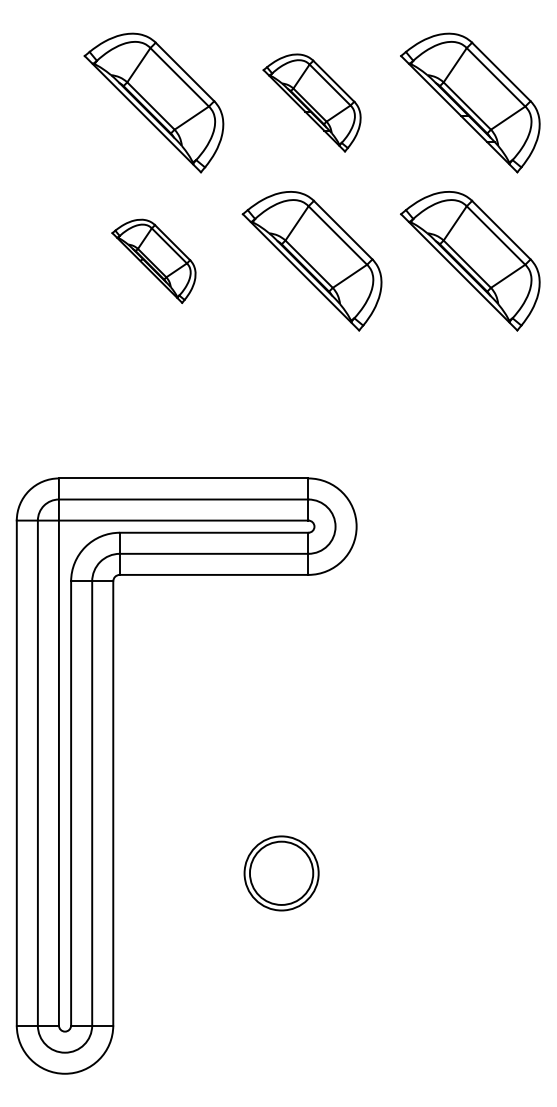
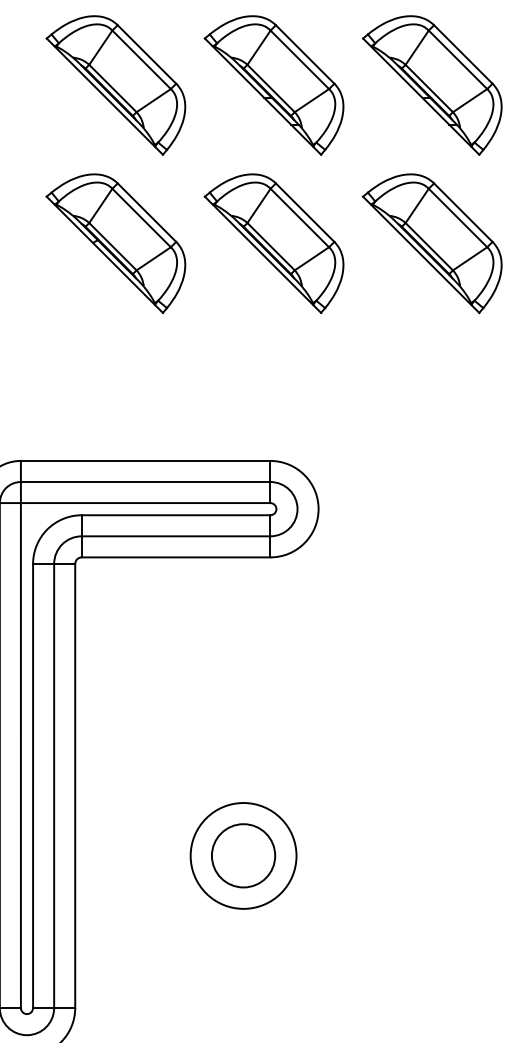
part: (311, 102) -> (273, 84), size x1.43
part: (153, 261) -> (115, 243), size x1.67
circle: (281, 873) -> (243, 855), size x1.43

